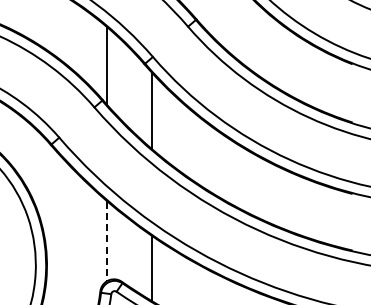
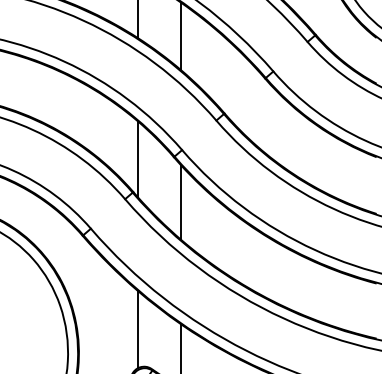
line: (107, 241) -> (137, 329), dashed -> solid

